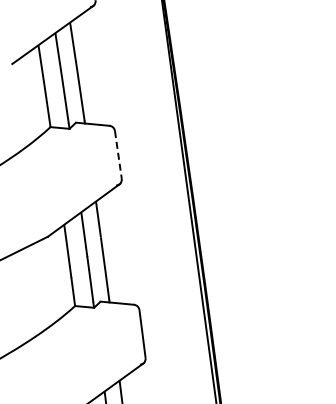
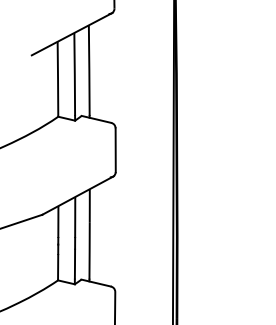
line: (118, 155) -> (115, 150), dashed -> solid

